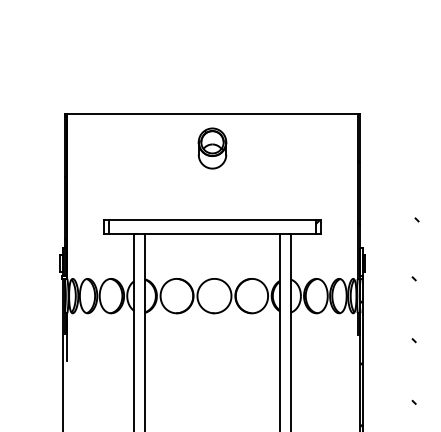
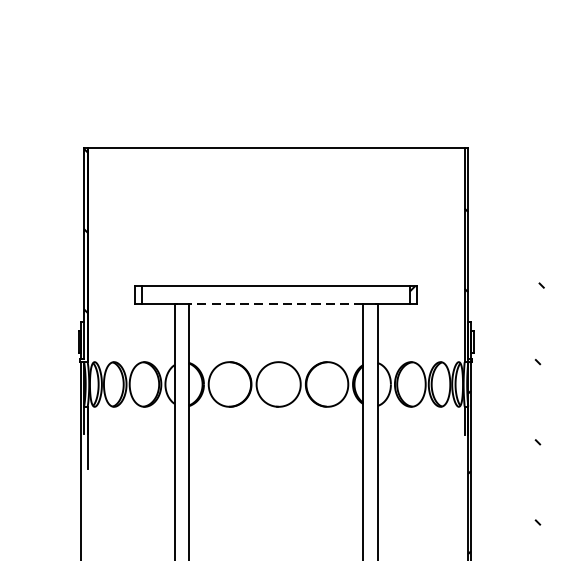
part: (212, 148) -> (276, 192), removed
line: (212, 234) -> (276, 304), solid -> dashed

